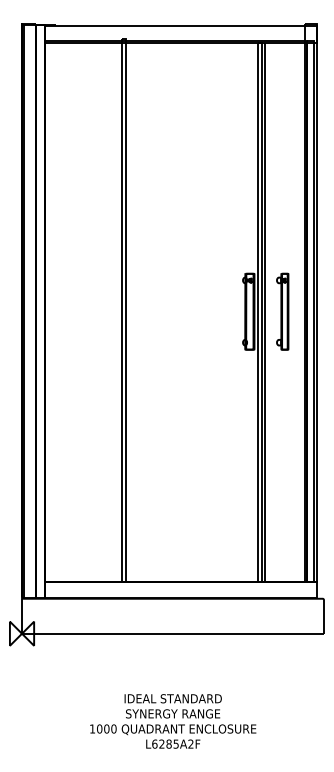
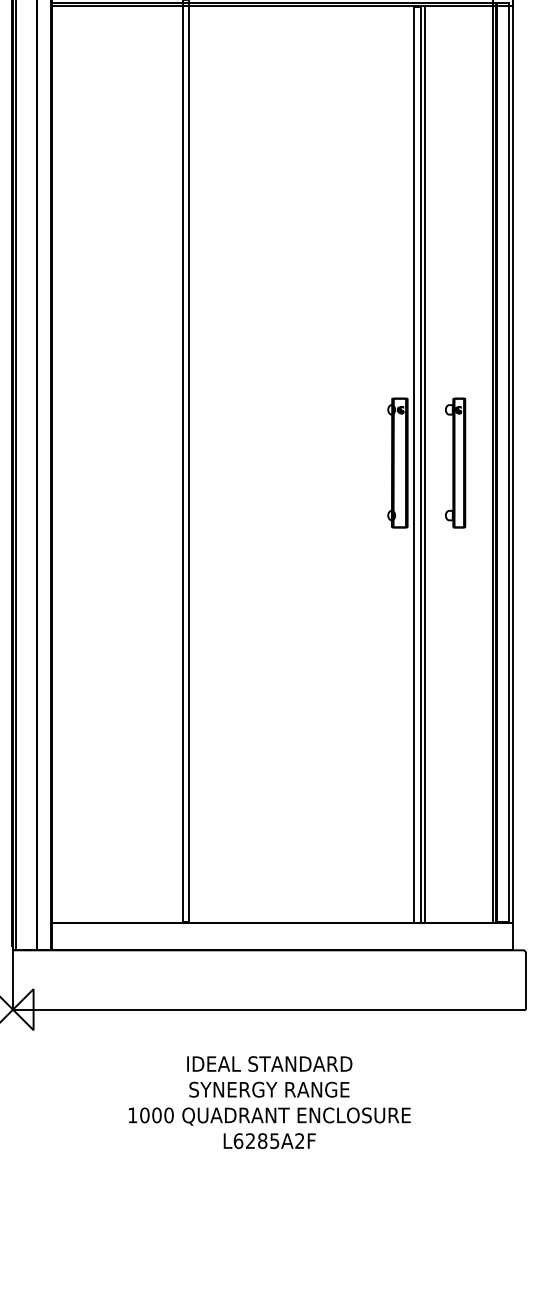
text: (173, 721) -> (270, 1102), moved

